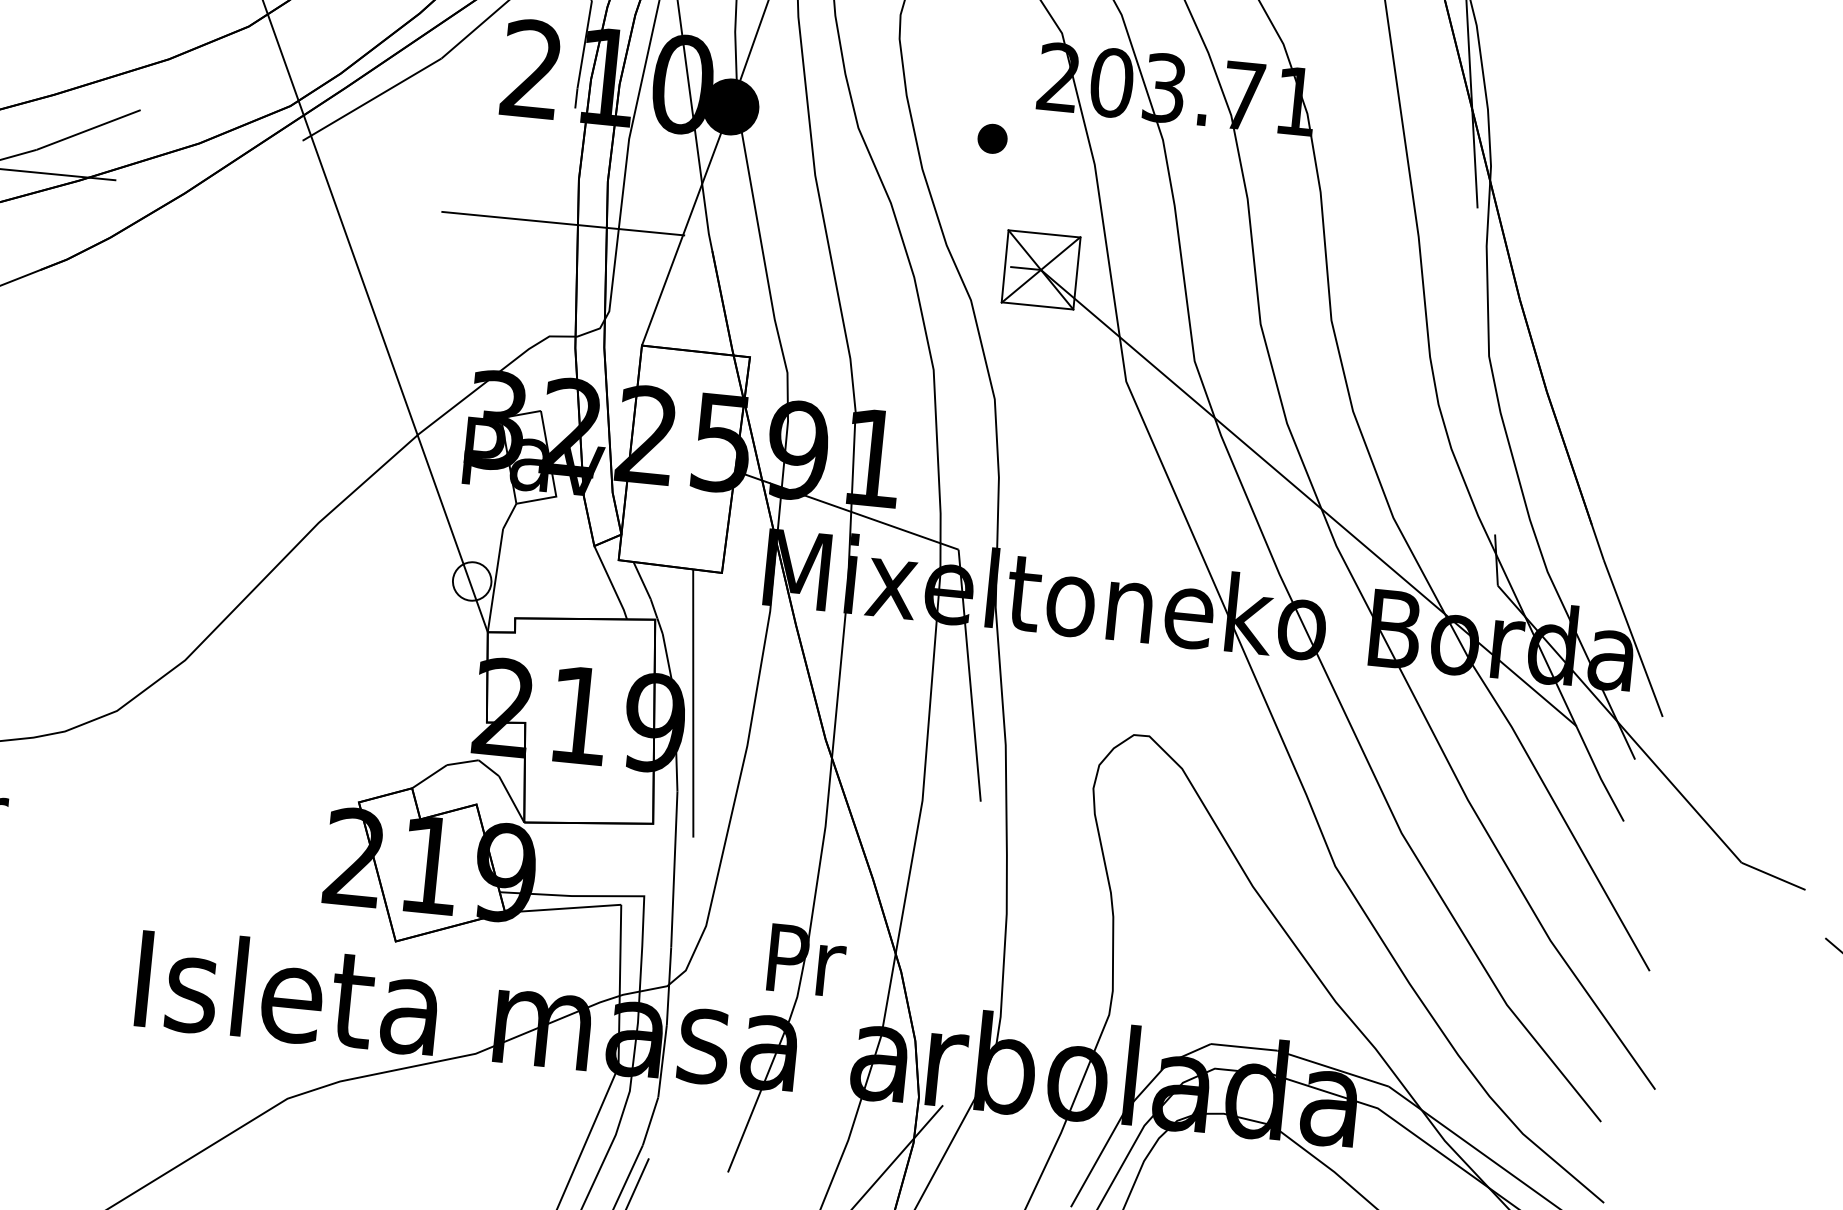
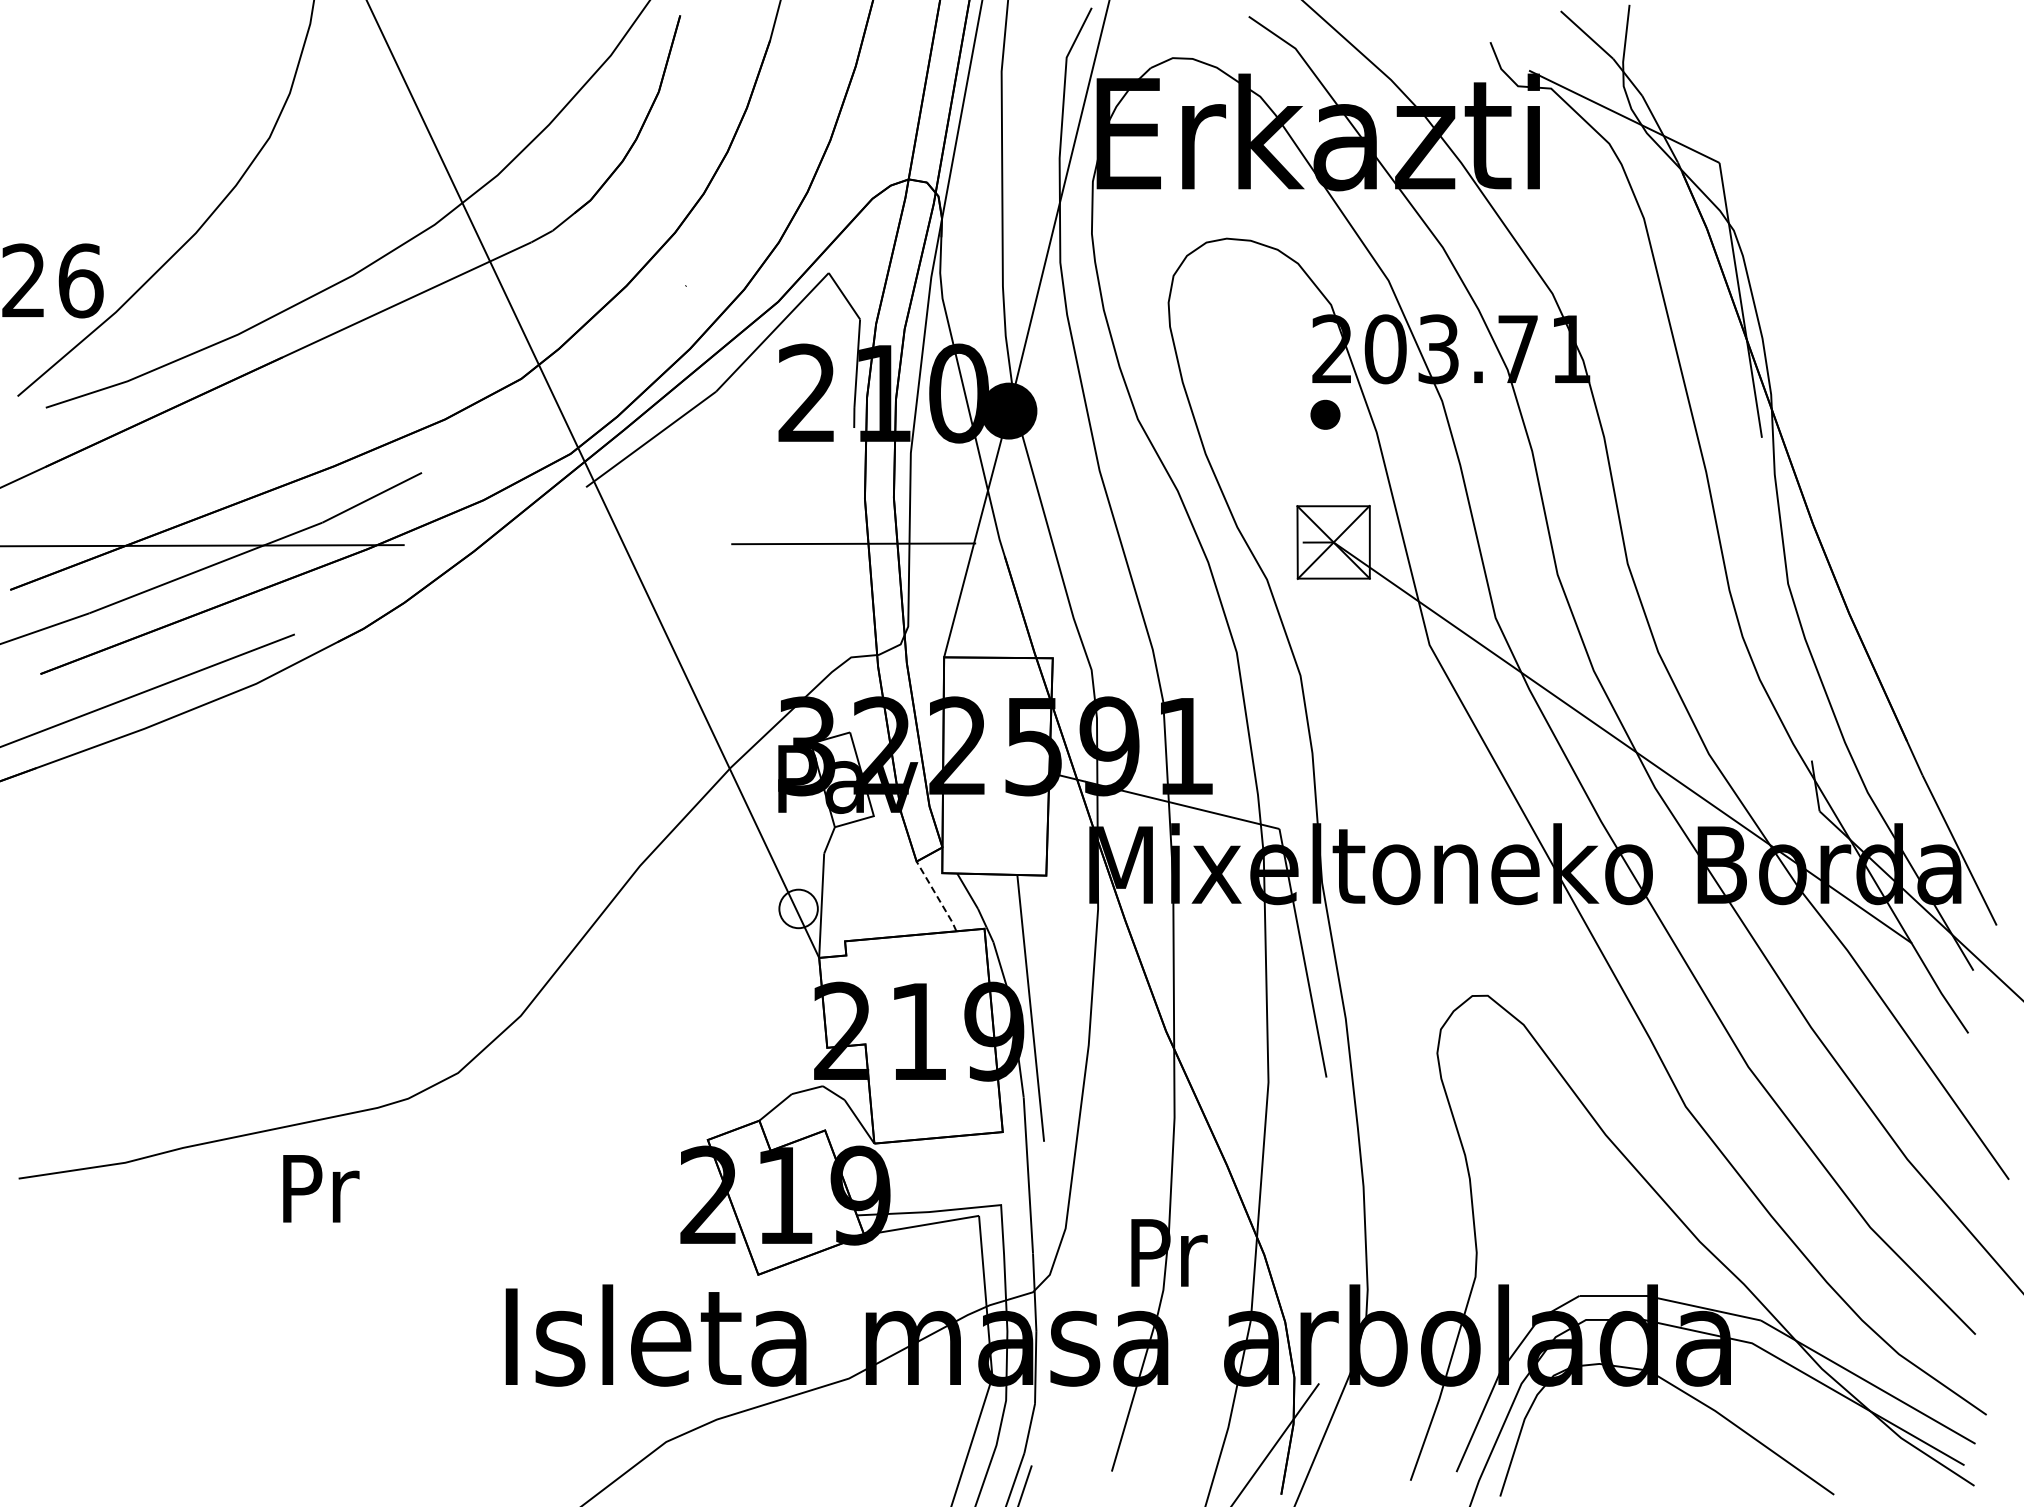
part: (992, 138) -> (1325, 414), moved
line: (611, 582) -> (937, 896), solid -> dashed

